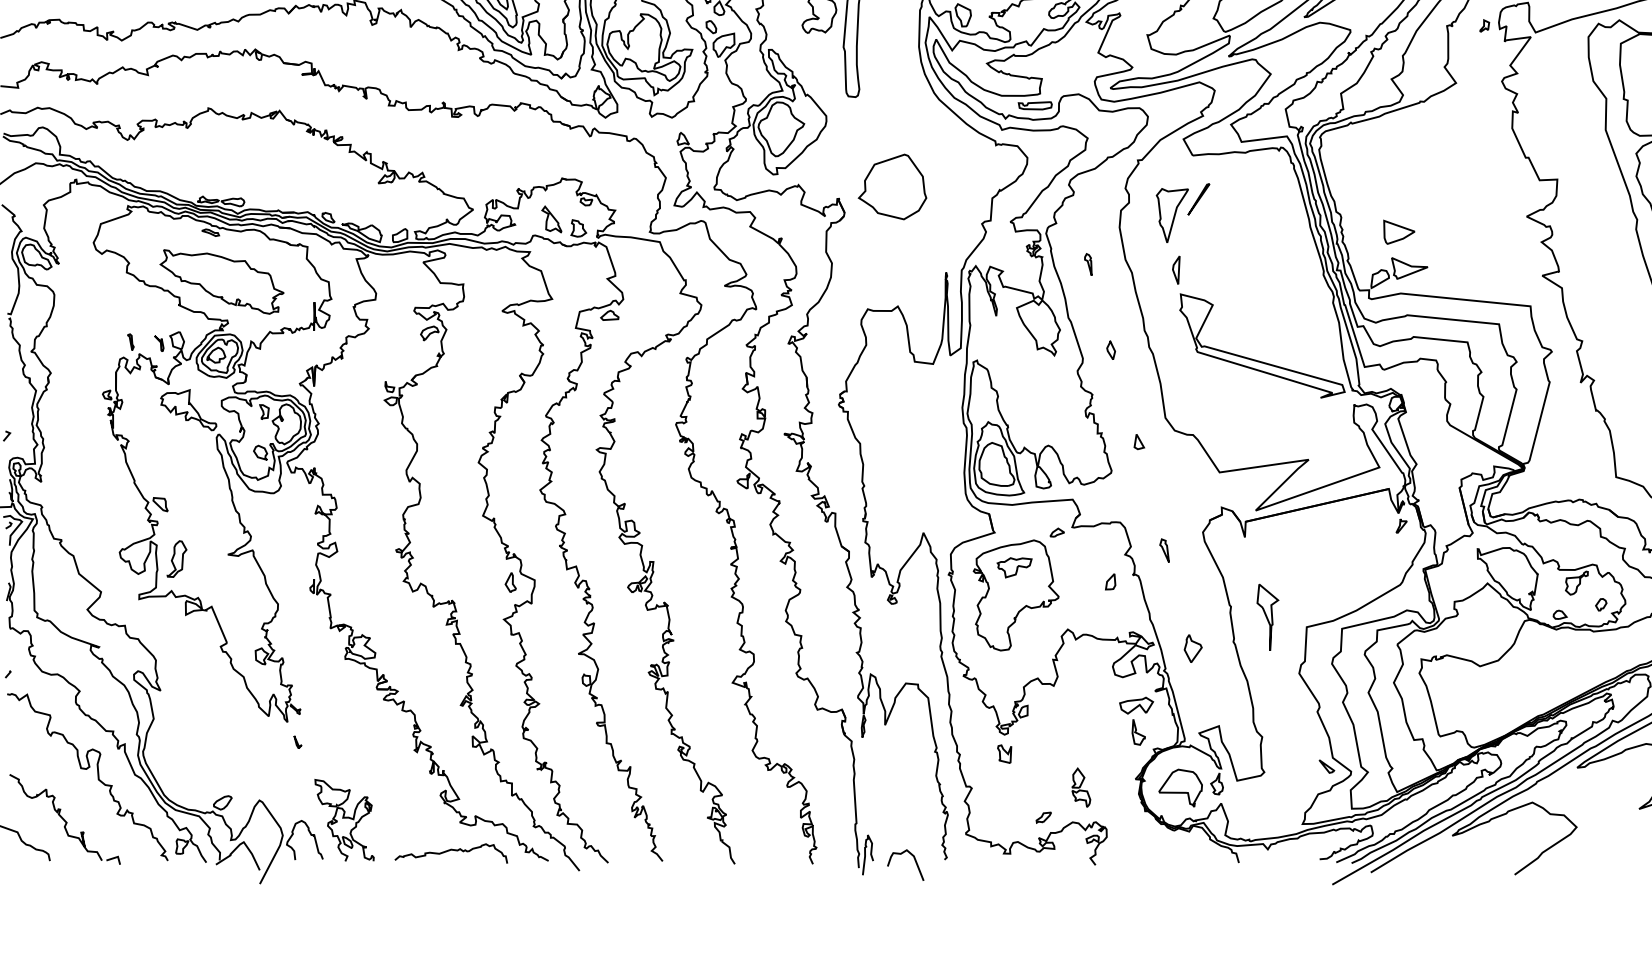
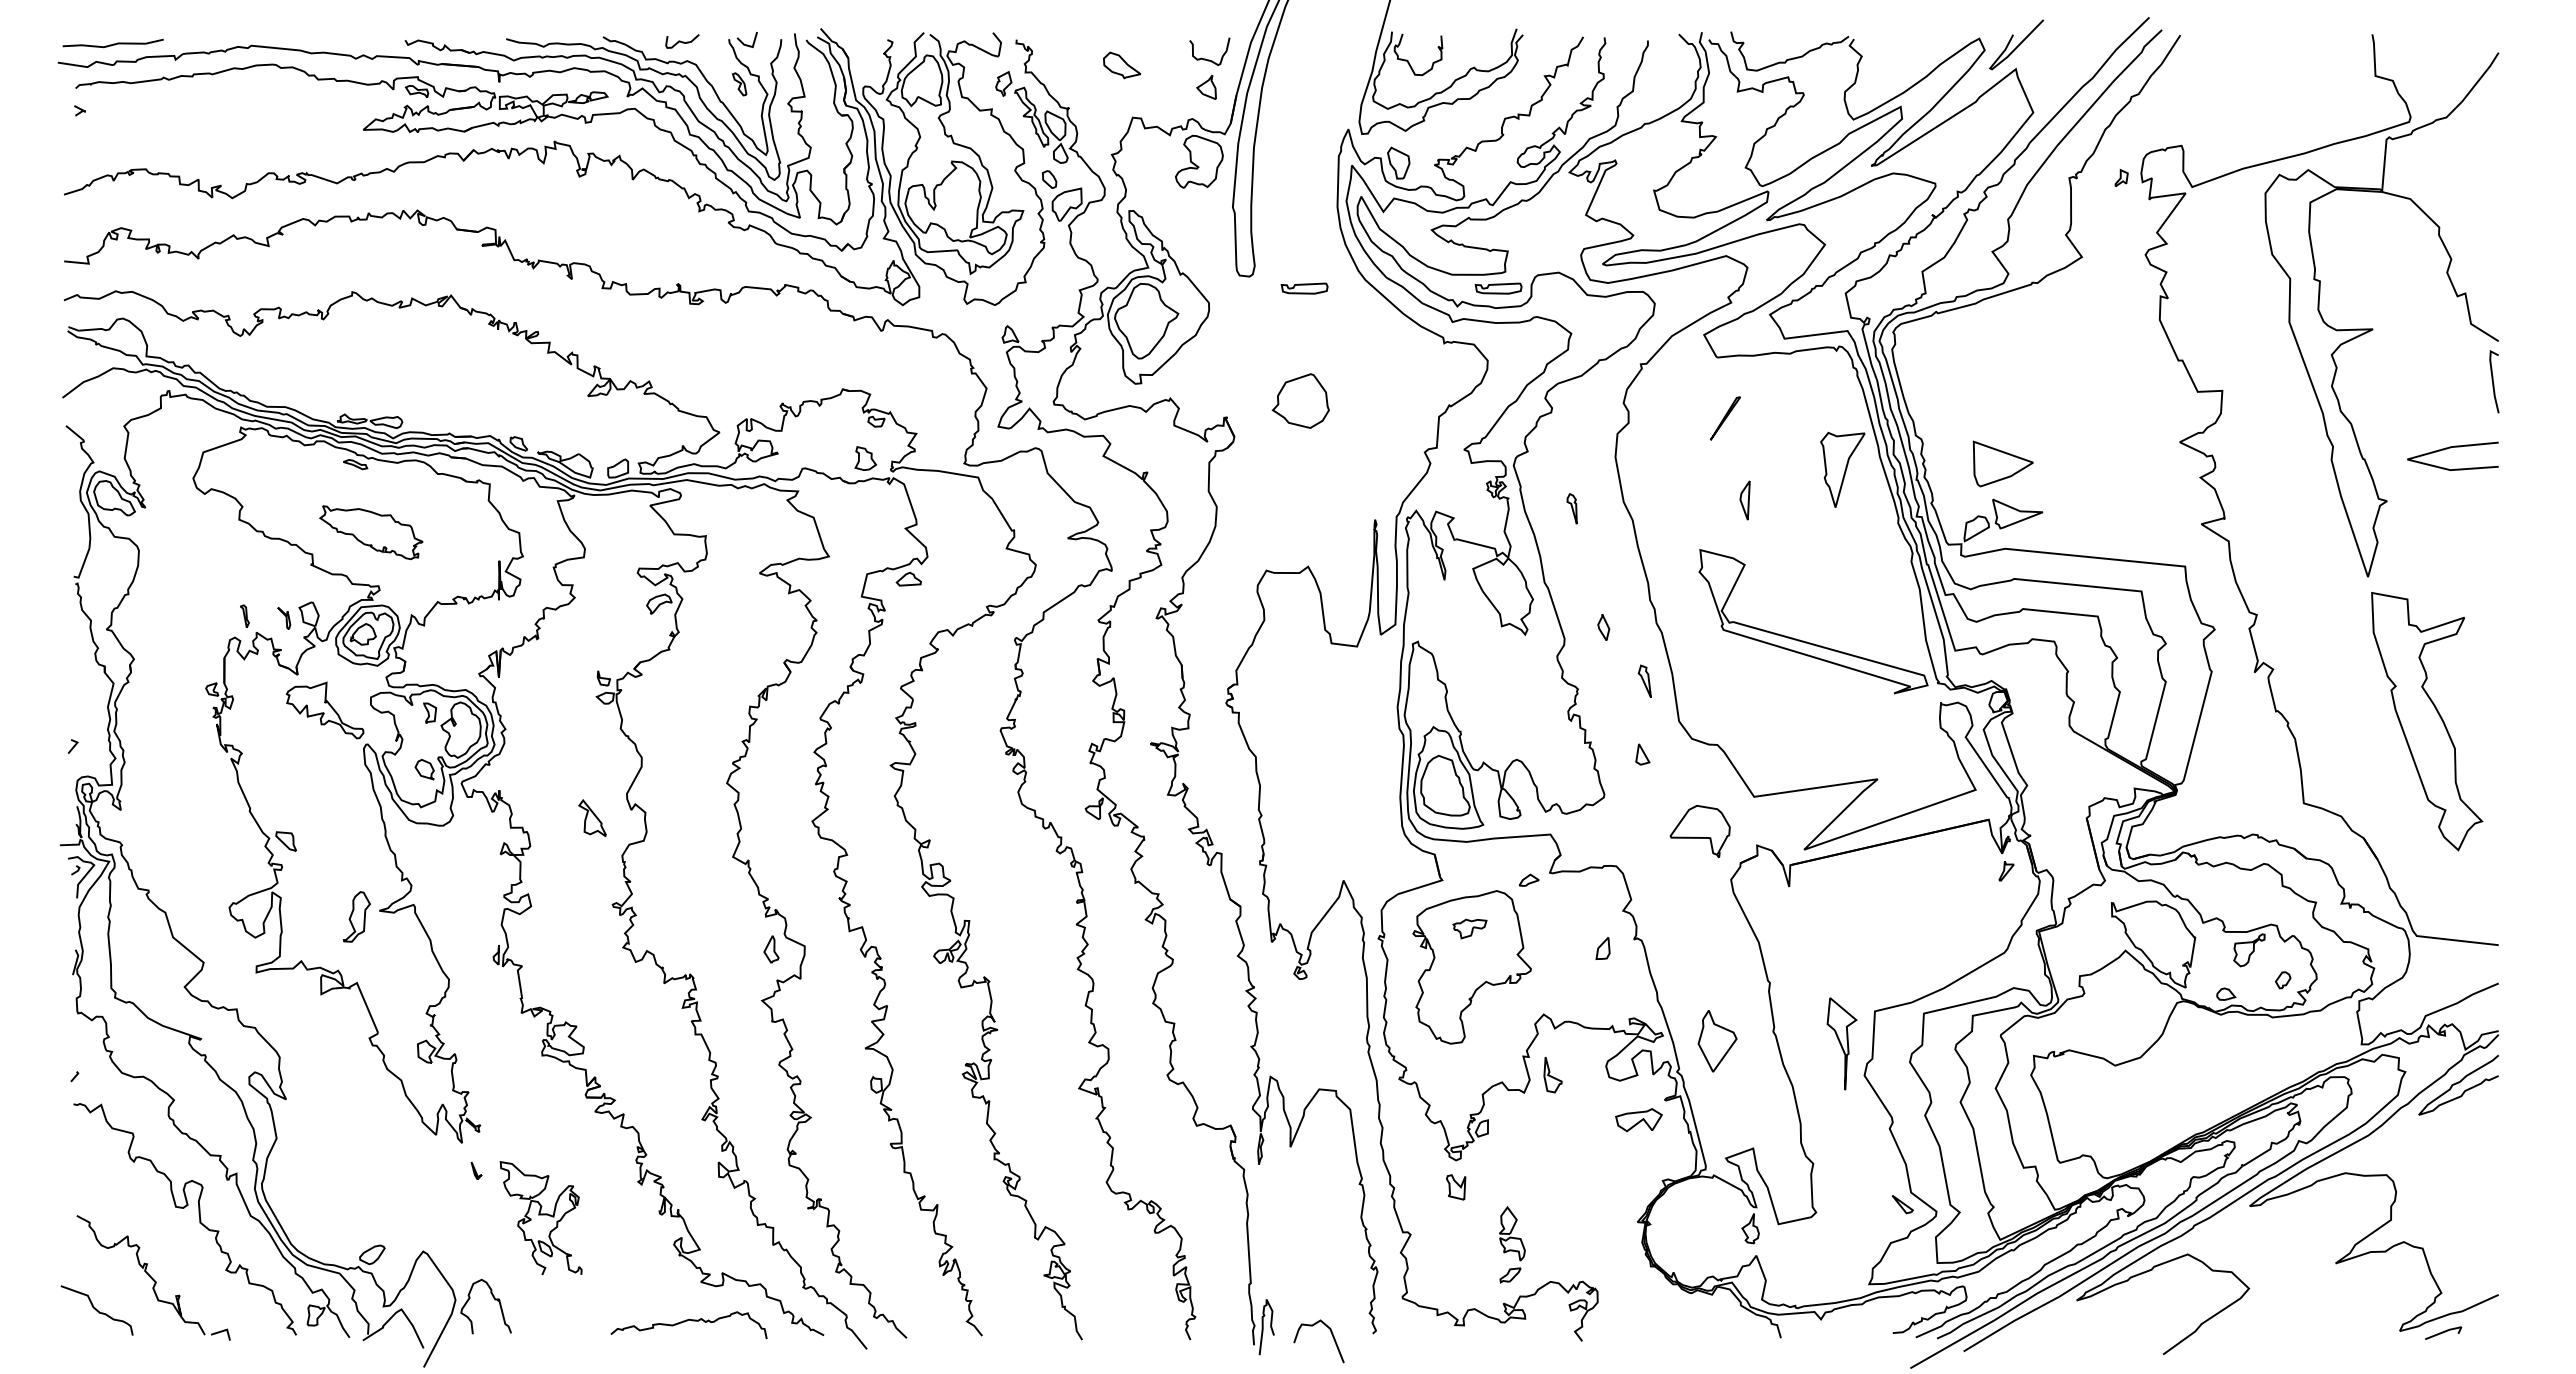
part: (895, 105) -> (1304, 288), added
part: (892, 186) -> (1300, 400), size x0.6
part: (1172, 215) -> (1842, 469), moved
part: (551, 218) -> (592, 817), moved
part: (1399, 231) -> (2003, 463), size x1.4
part: (1175, 270) -> (1744, 500), moved
part: (222, 281) -> (371, 532), size x0.6
part: (1164, 550) -> (1644, 680), moved
part: (176, 558) -> (356, 916), moved
part: (1014, 567) -> (1469, 928), size x0.7
part: (1267, 617) -> (1841, 1043), moved
part: (1193, 648) -> (1717, 1040), size x1.6
part: (1138, 732) -> (1552, 1075), moved
part: (1081, 787) -> (1512, 1233), moved
part: (1180, 788) -> (1699, 831), moved
part: (344, 820) -> (540, 1218), moved

